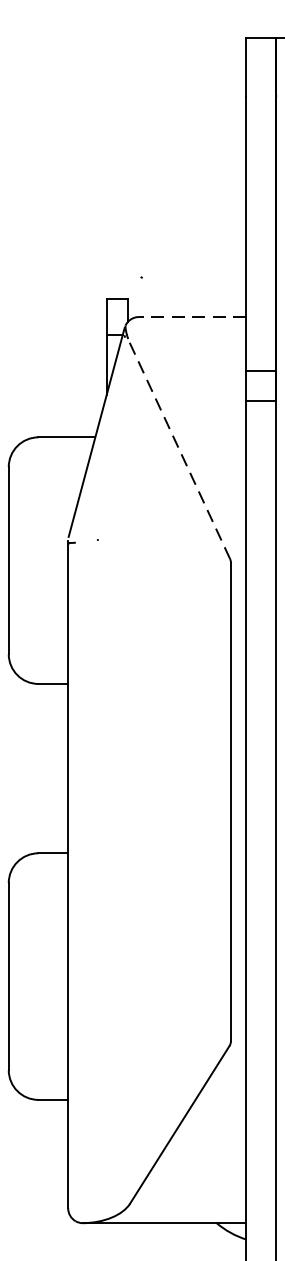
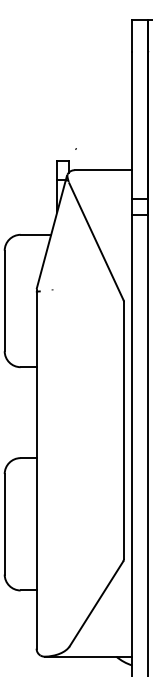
line: (192, 317) -> (103, 170), dashed -> solid
line: (179, 449) -> (96, 241), dashed -> solid

